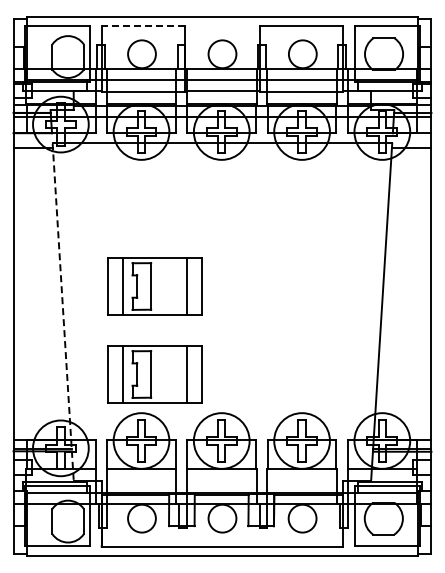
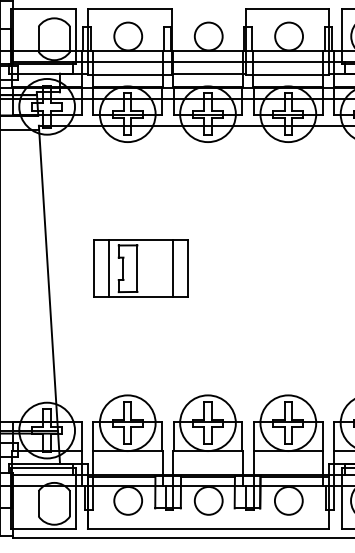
line: (143, 26) -> (129, 8), dashed -> solid
line: (63, 312) -> (49, 294), dashed -> solid
part: (154, 374) -> (140, 356), removed

